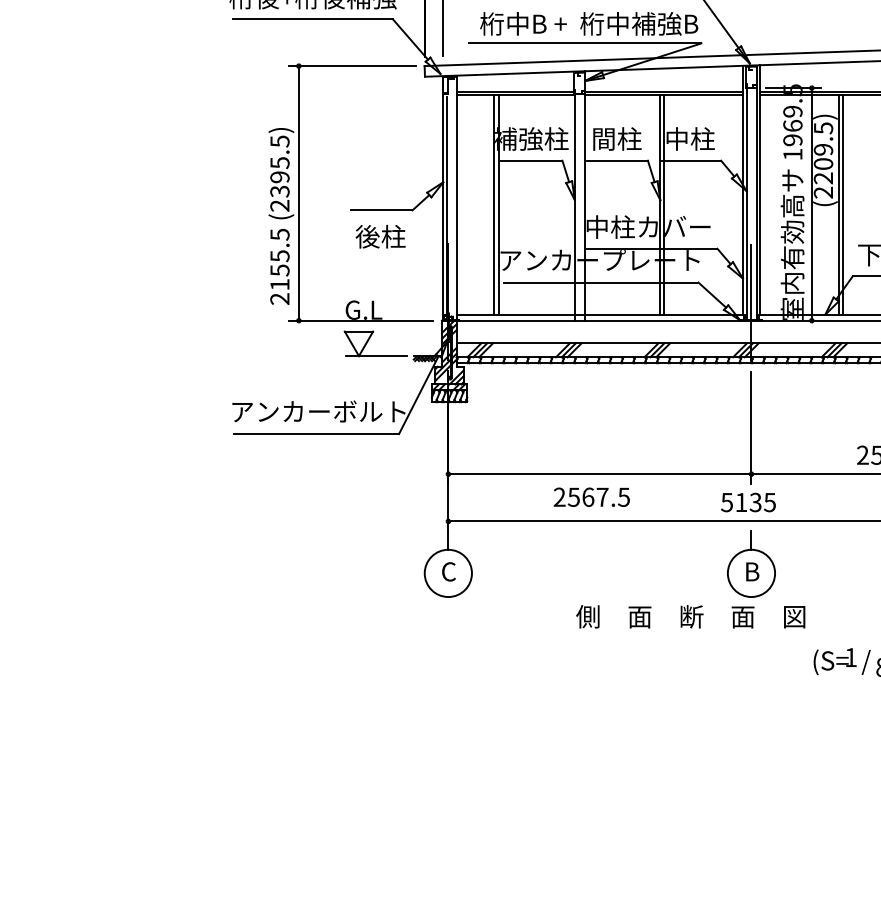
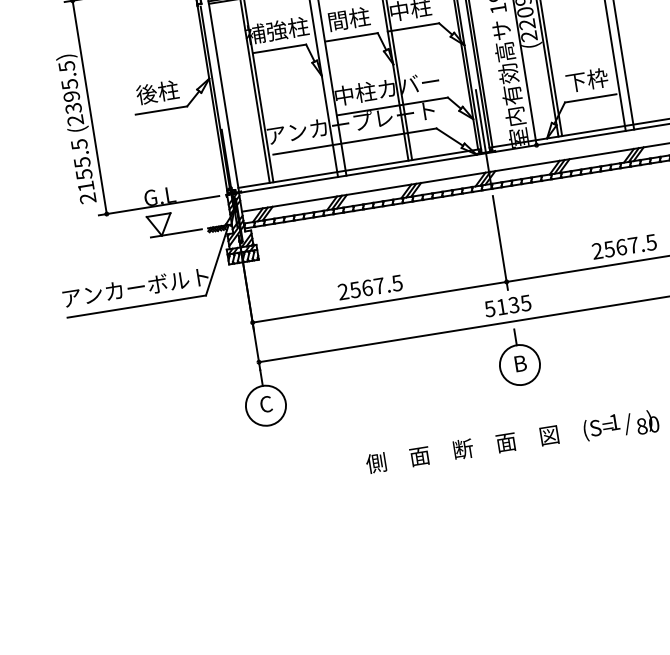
text: (380, 236) -> (157, 92), moved
text: (591, 496) -> (369, 286), moved
text: (690, 616) -> (462, 449), moved

